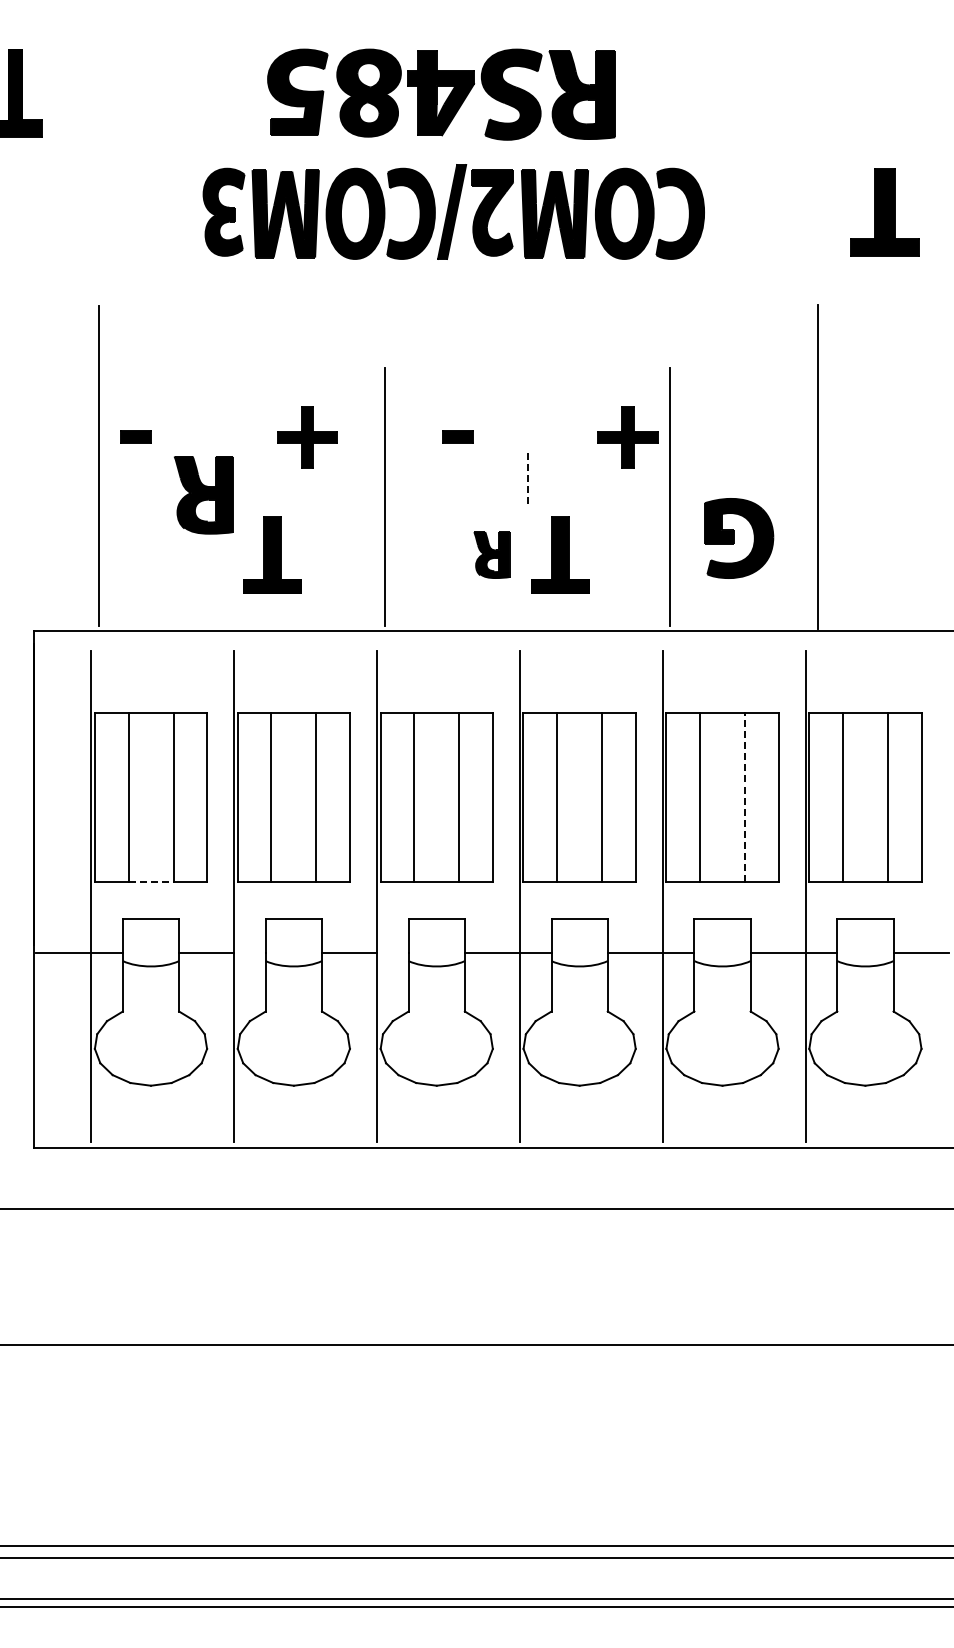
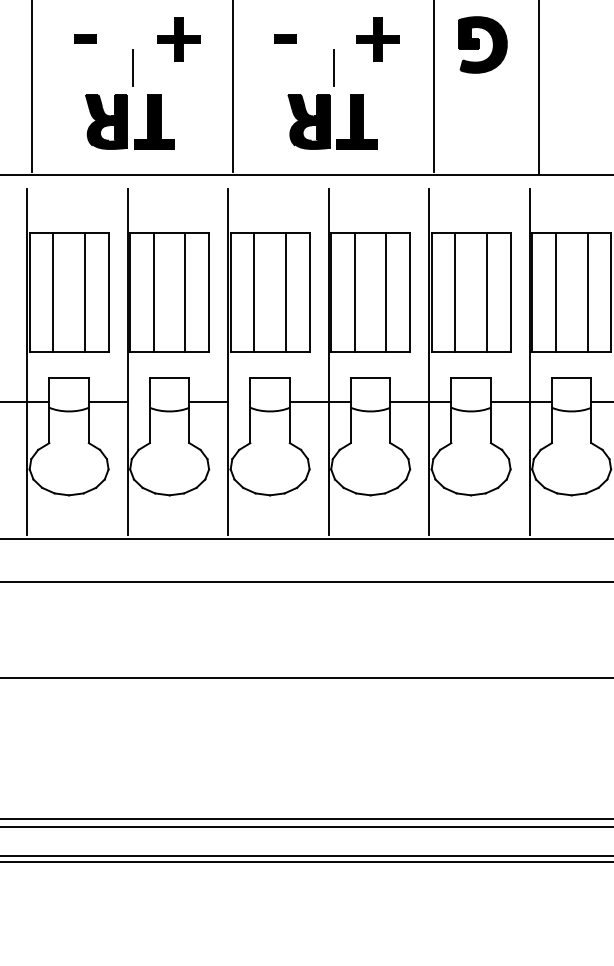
part: (135, 436) -> (84, 38), moved
part: (627, 437) -> (377, 39), moved
line: (241, 478) -> (132, 68), added
line: (527, 479) -> (333, 68), dashed -> solid
part: (203, 495) -> (106, 122), moved
part: (739, 538) -> (483, 45), moved
part: (491, 555) -> (308, 122), size x1.67
line: (745, 797) -> (487, 292), dashed -> solid
line: (151, 882) -> (69, 352), dashed -> solid

